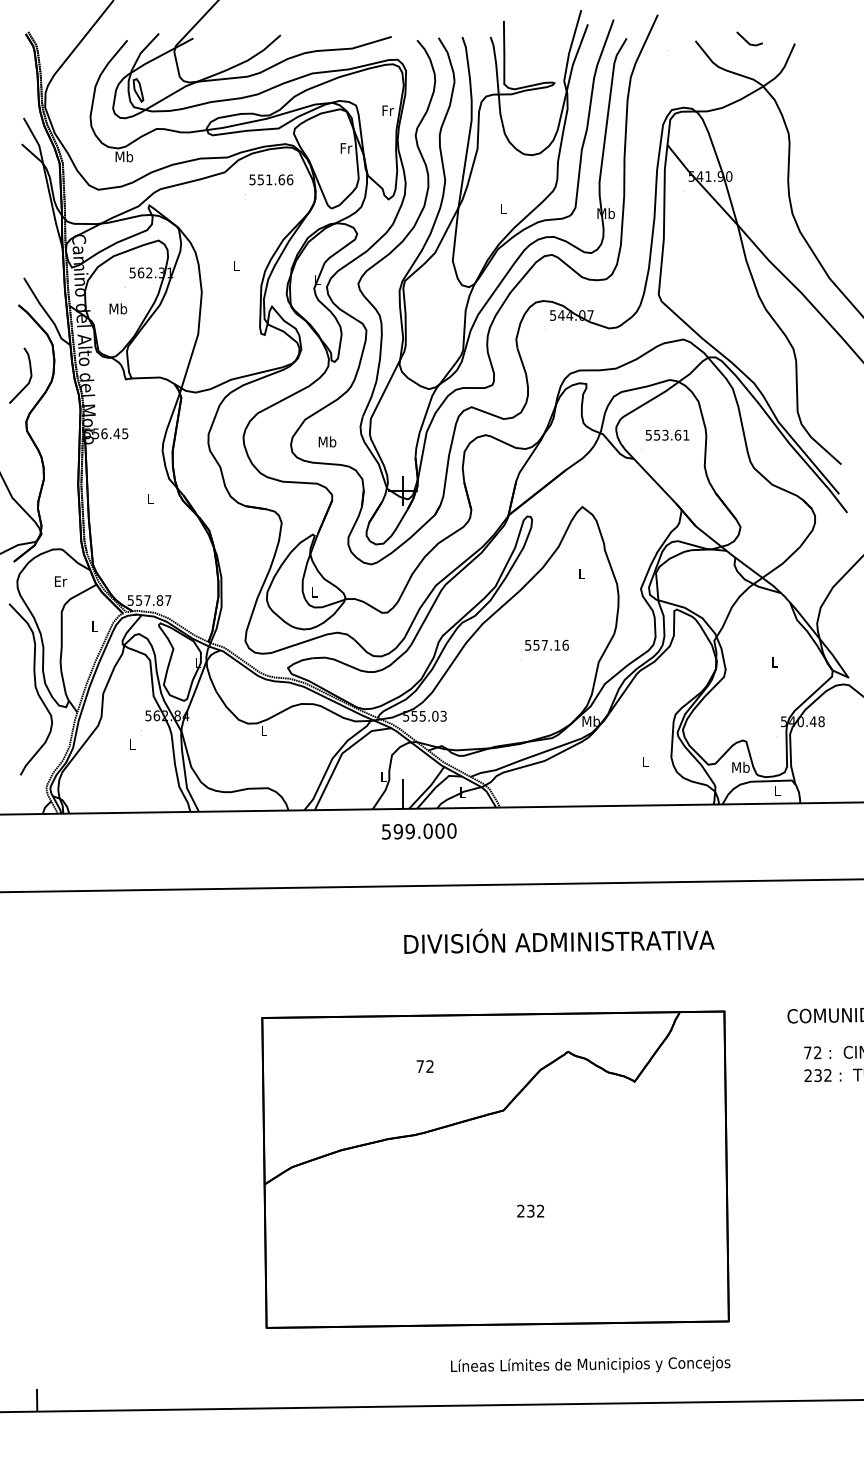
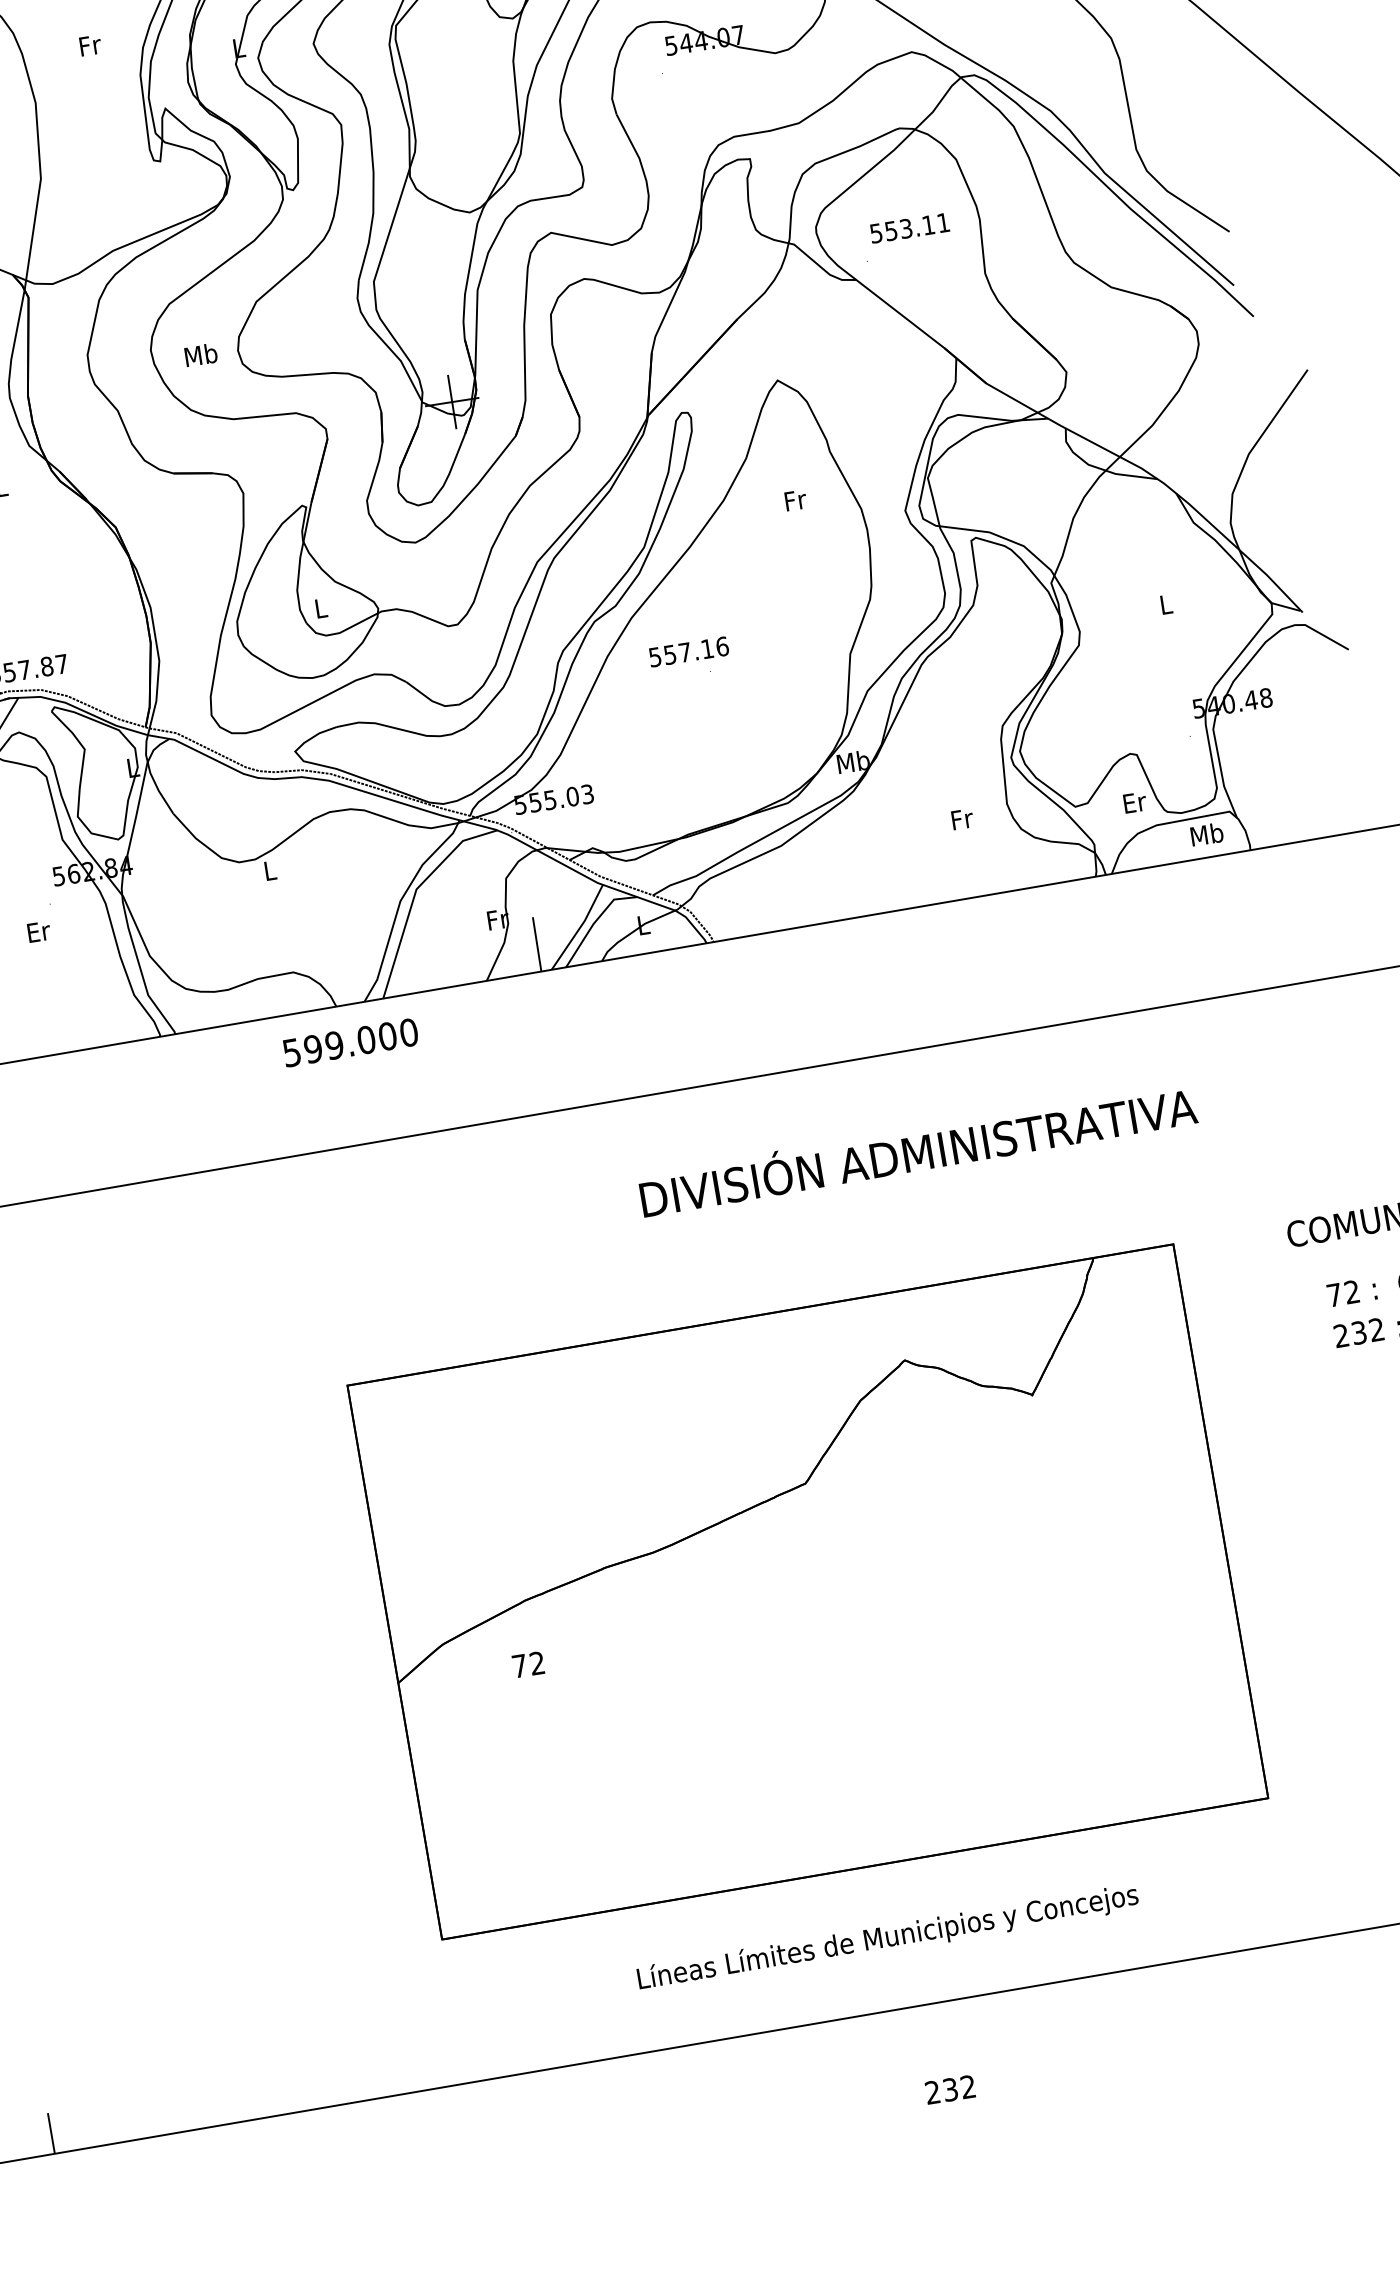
text: (236, 265) -> (90, 44), L -> Fr
text: (677, 434) -> (927, 223), 553.61 -> 553.11
text: (327, 441) -> (201, 354), moved
text: (581, 573) -> (794, 499), L -> Fr
text: (546, 644) -> (687, 650), moved
text: (133, 744) -> (40, 931), L -> Er
text: (645, 761) -> (961, 818), L -> Fr
text: (740, 766) -> (1133, 800), Mb -> Er
text: (384, 776) -> (498, 918), L -> Fr
text: (777, 790) -> (1206, 833), L -> Mb
text: (419, 831) -> (351, 1042), moved
text: (559, 940) -> (918, 1150), moved
text: (424, 1066) -> (527, 1664), moved
text: (530, 1210) -> (949, 2088), moved
text: (590, 1364) -> (887, 1936), moved

